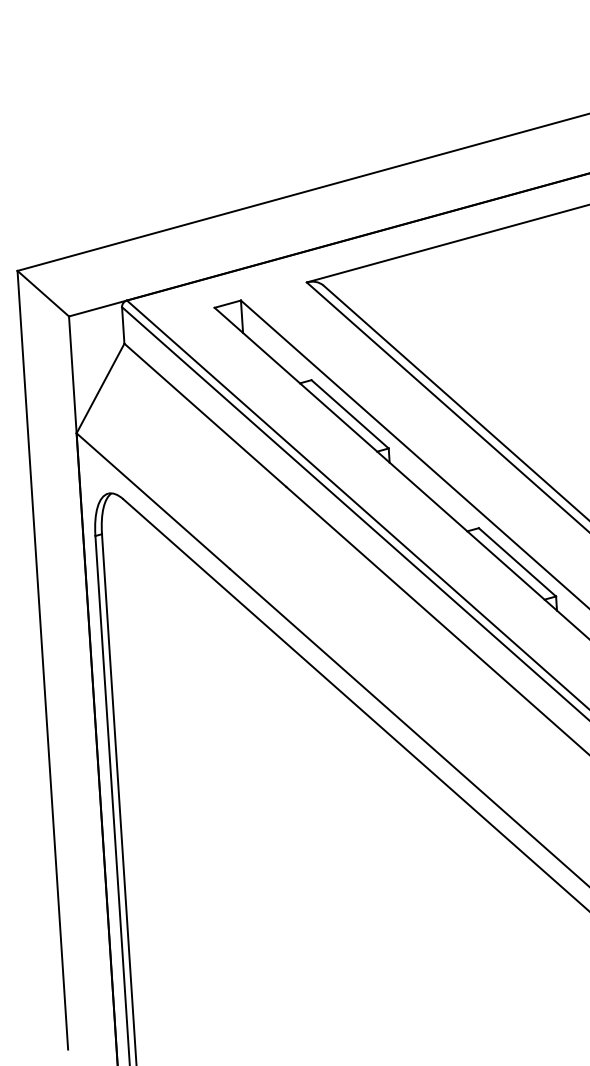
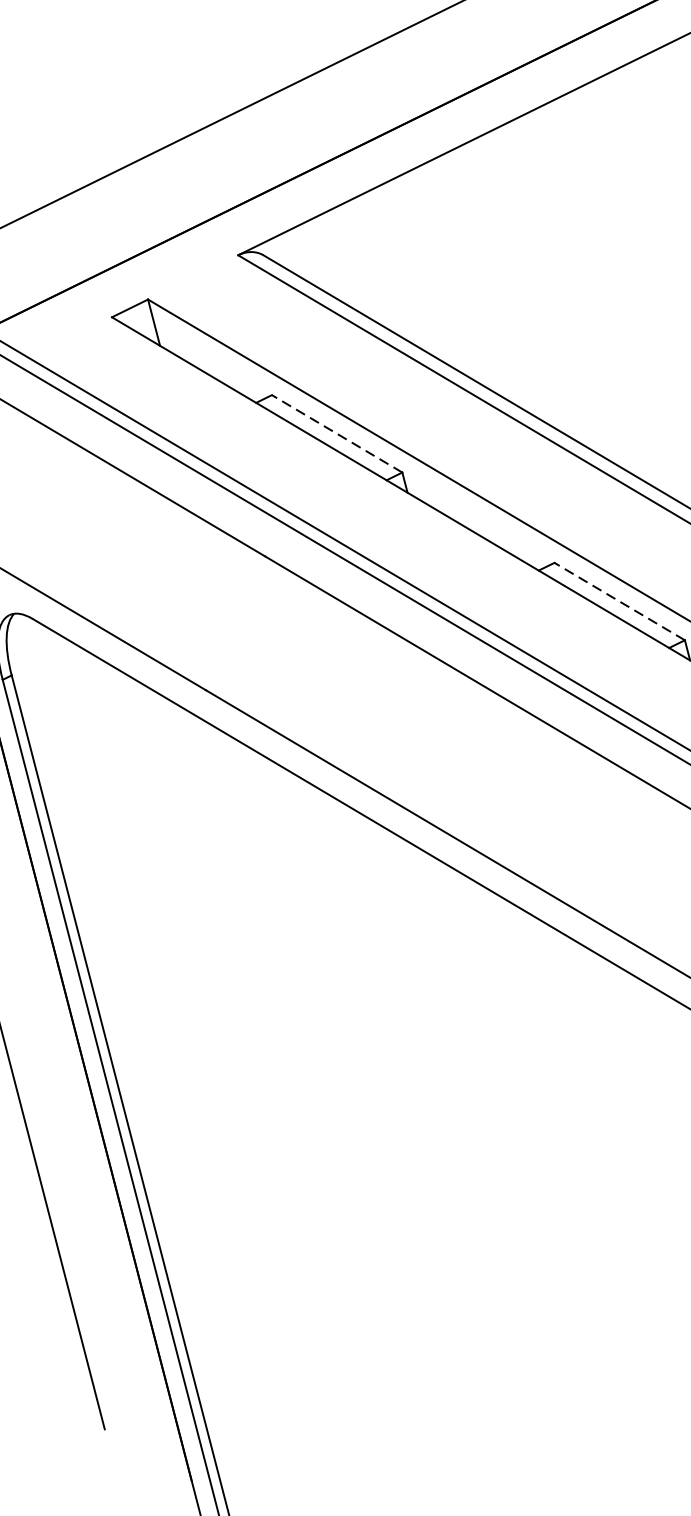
line: (350, 414) -> (337, 433), solid -> dashed
line: (517, 562) -> (619, 601), solid -> dashed

